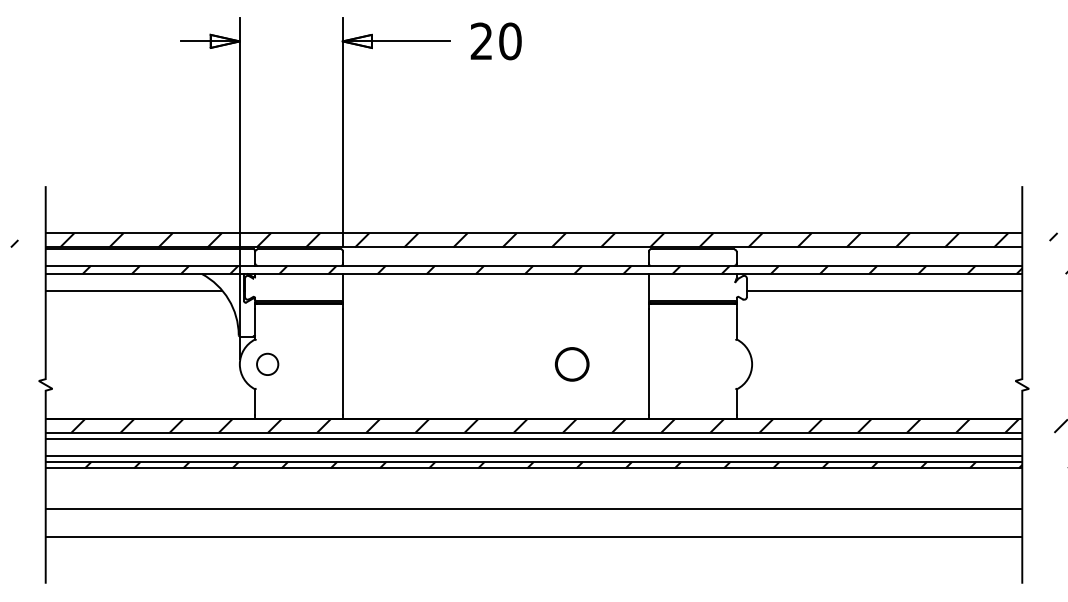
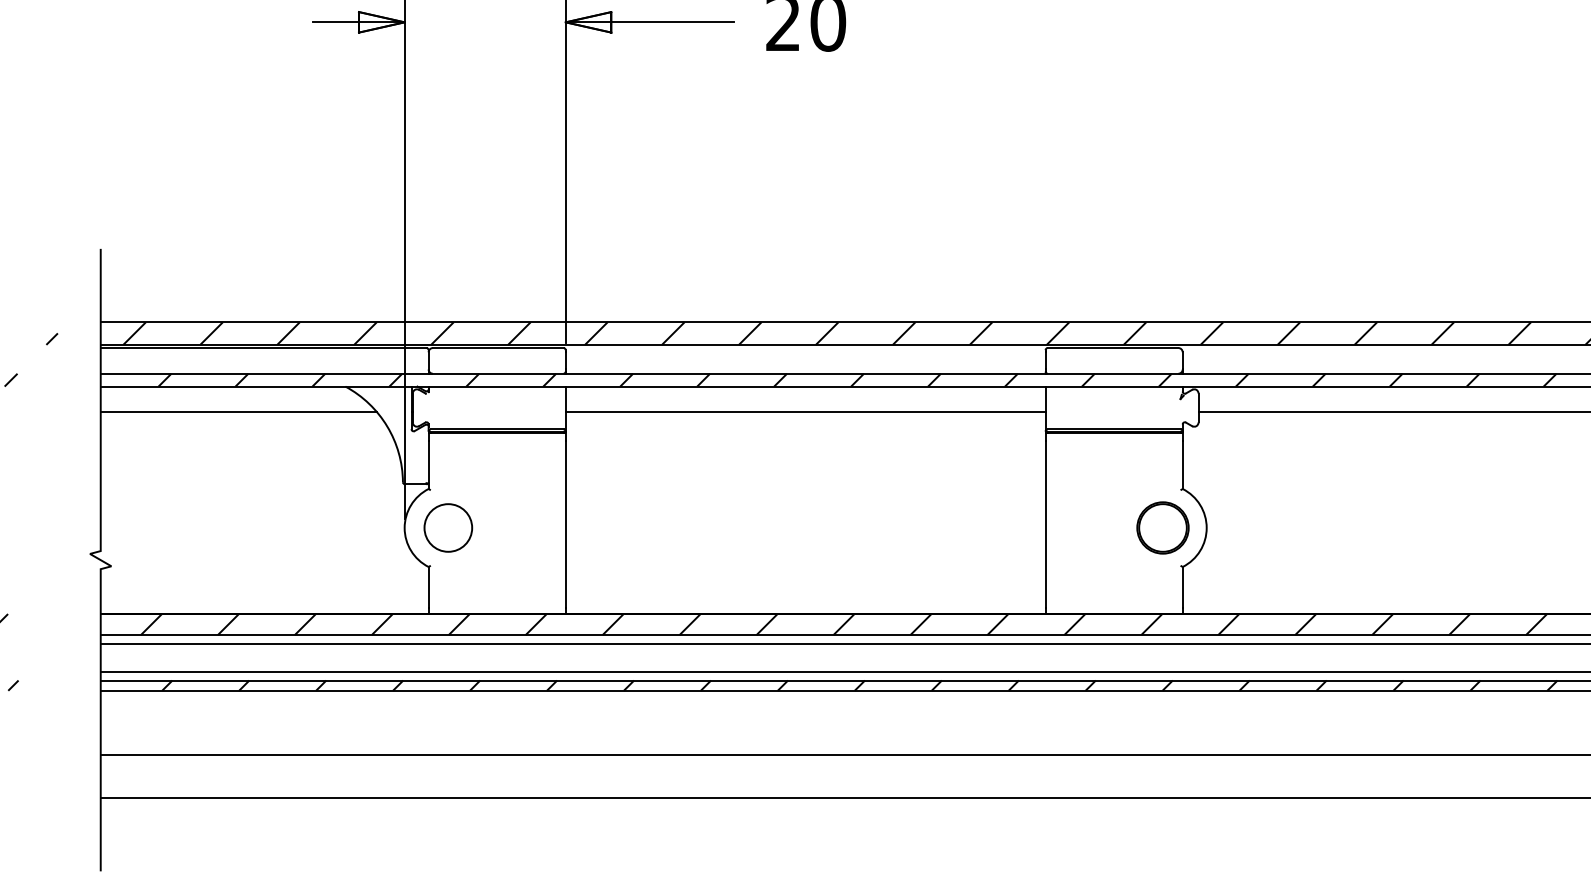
line: (495, 290) -> (804, 412), added
circle: (267, 364) -> (447, 528), size x1.43
part: (571, 364) -> (1161, 528), moved

